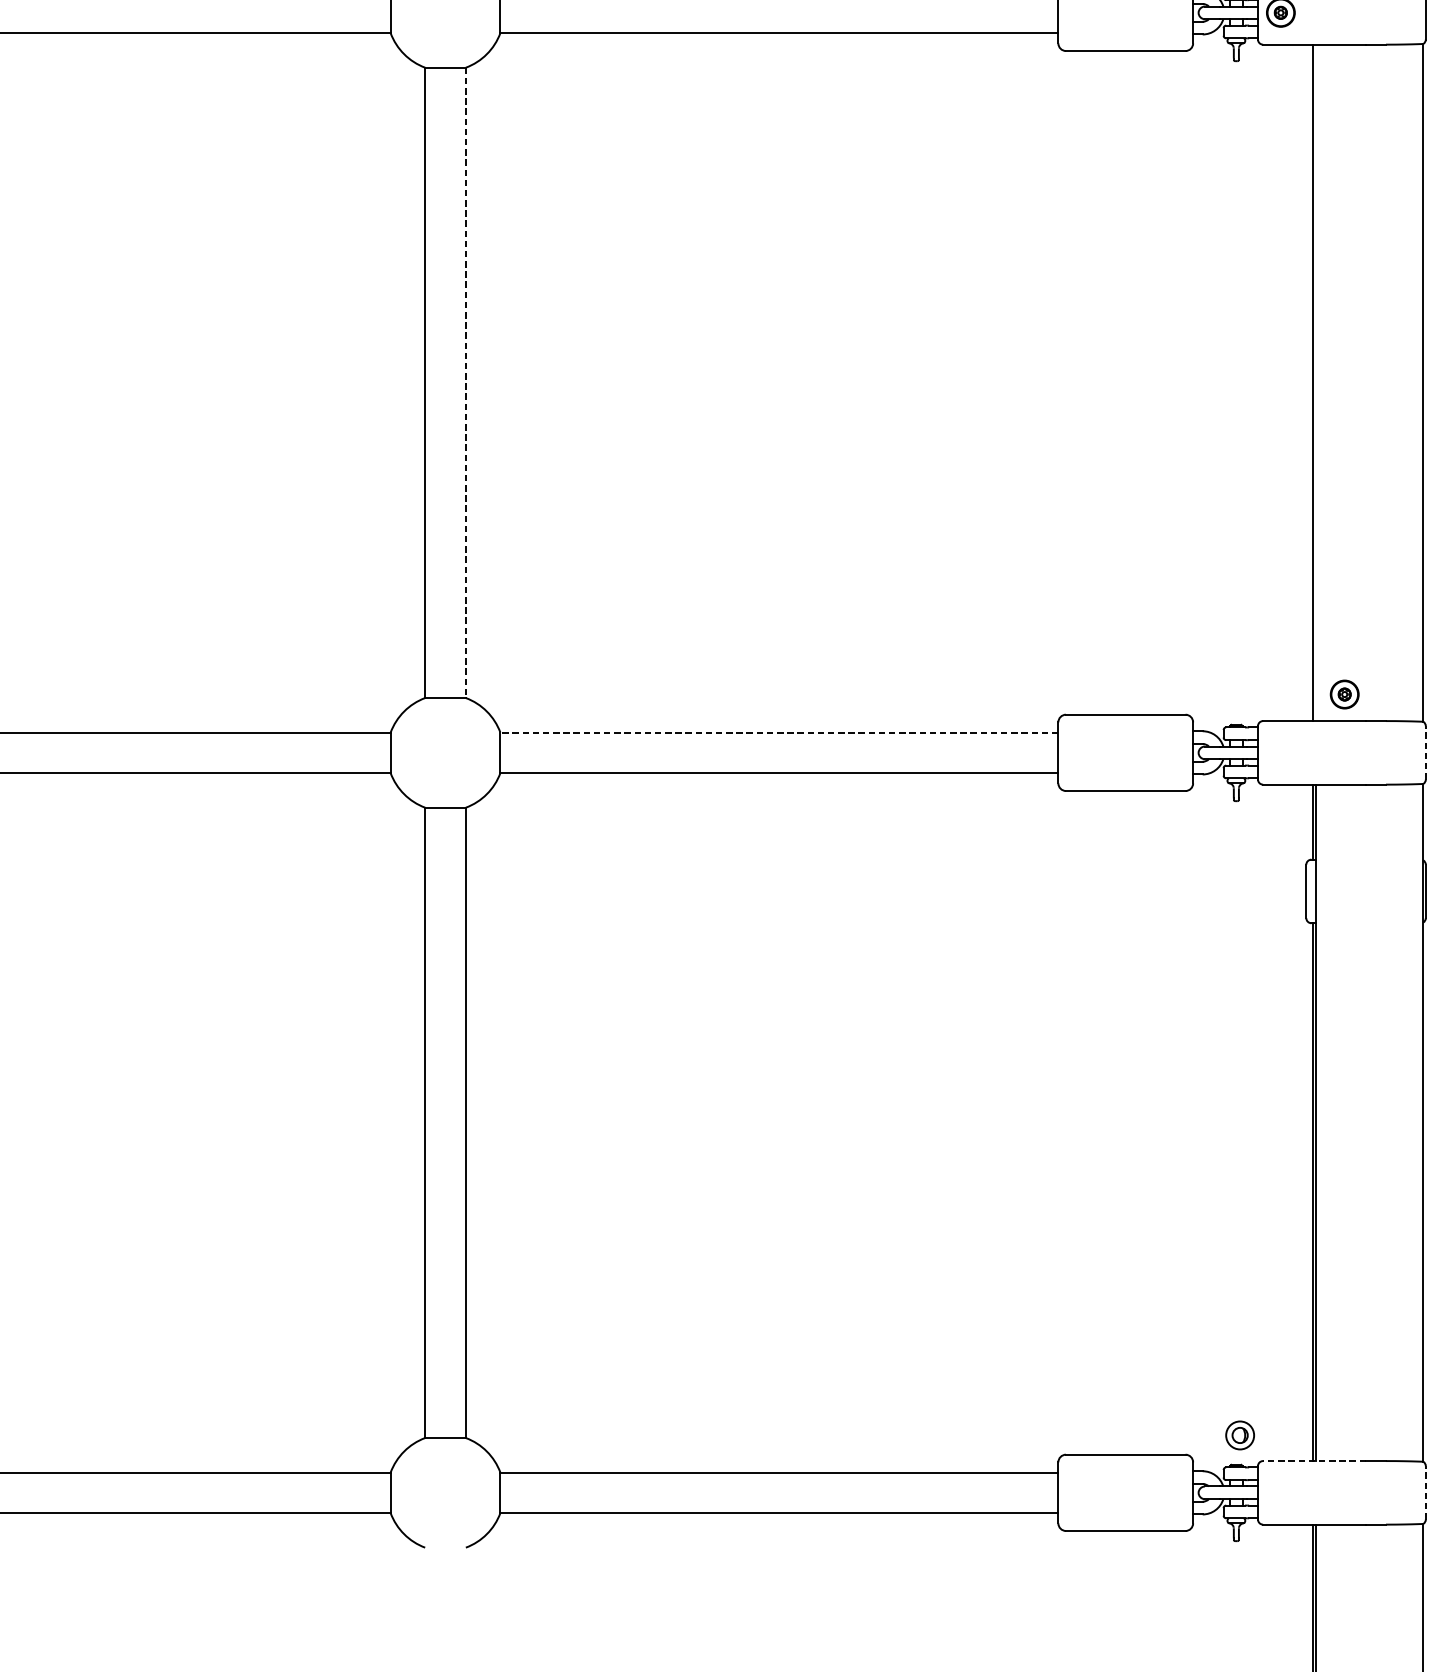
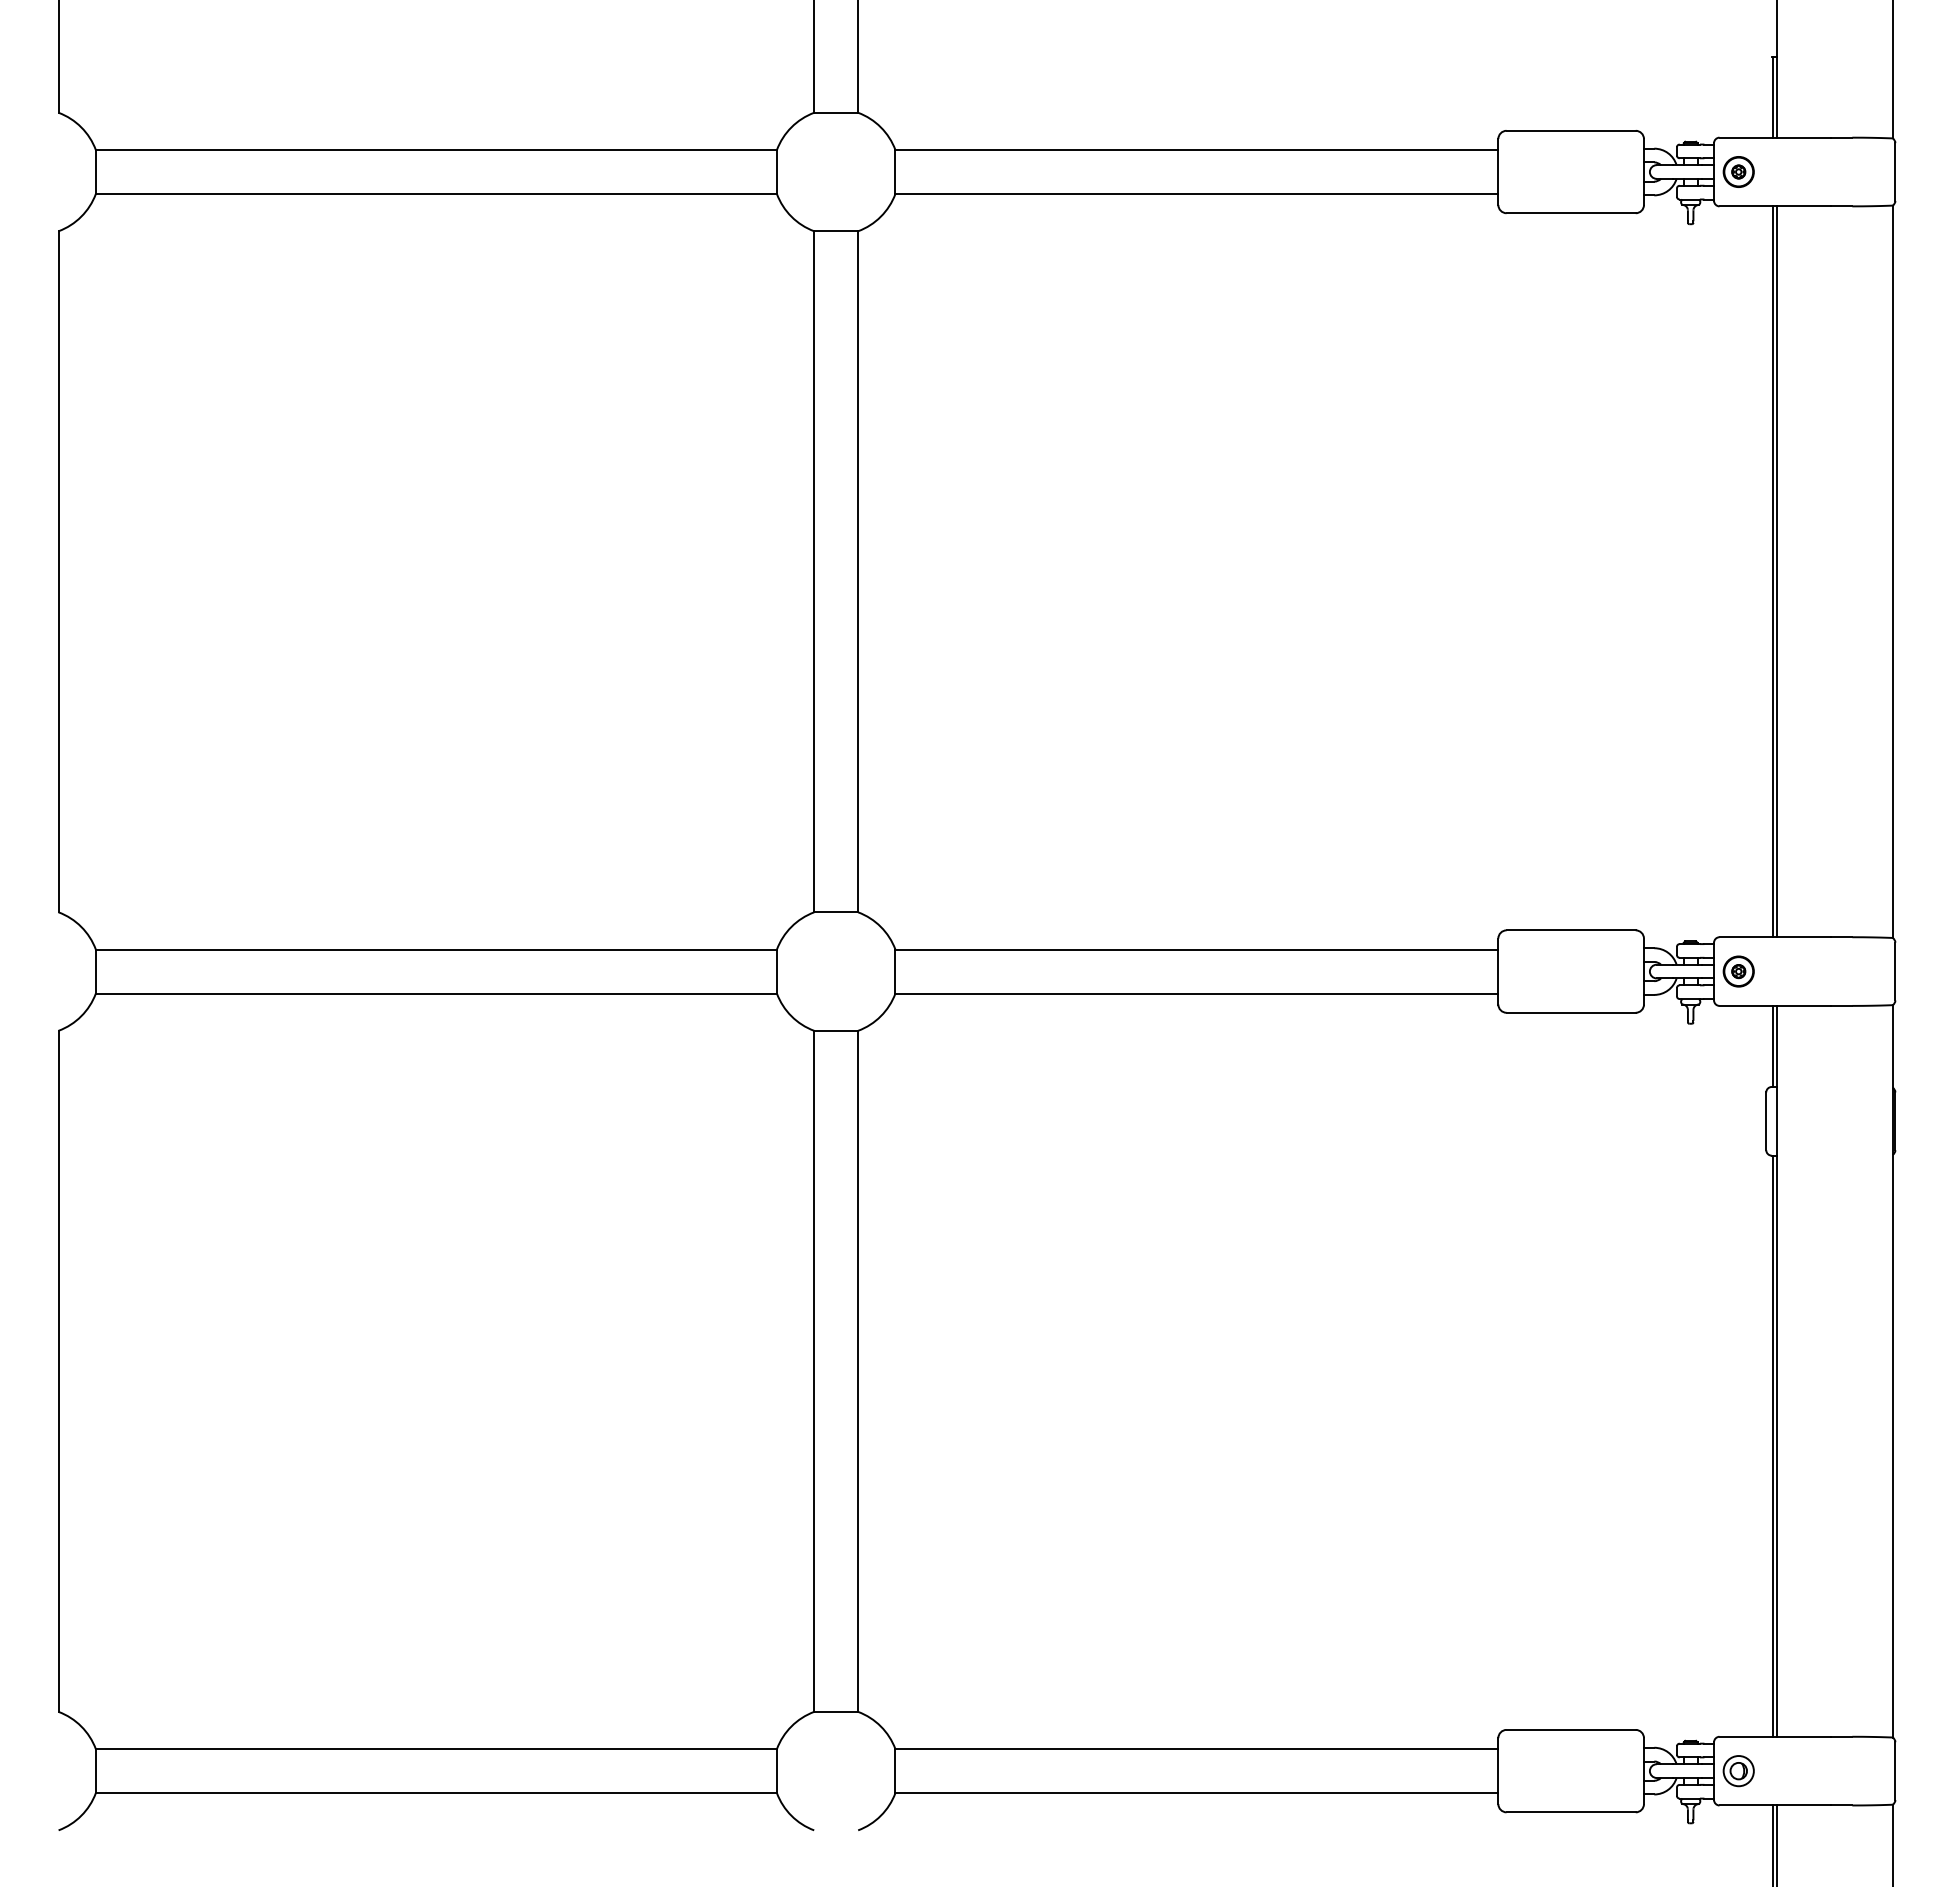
line: (466, 382) -> (858, 571), dashed -> solid
line: (1316, 382) -> (1777, 571), added
part: (1344, 694) -> (1738, 971), moved
line: (779, 732) -> (1196, 949), dashed -> solid
line: (1425, 752) -> (1895, 971), dashed -> solid
part: (1239, 1435) -> (1738, 1771), moved
line: (1314, 1460) -> (1775, 1736), dashed -> solid
line: (1425, 1493) -> (1895, 1771), dashed -> solid

